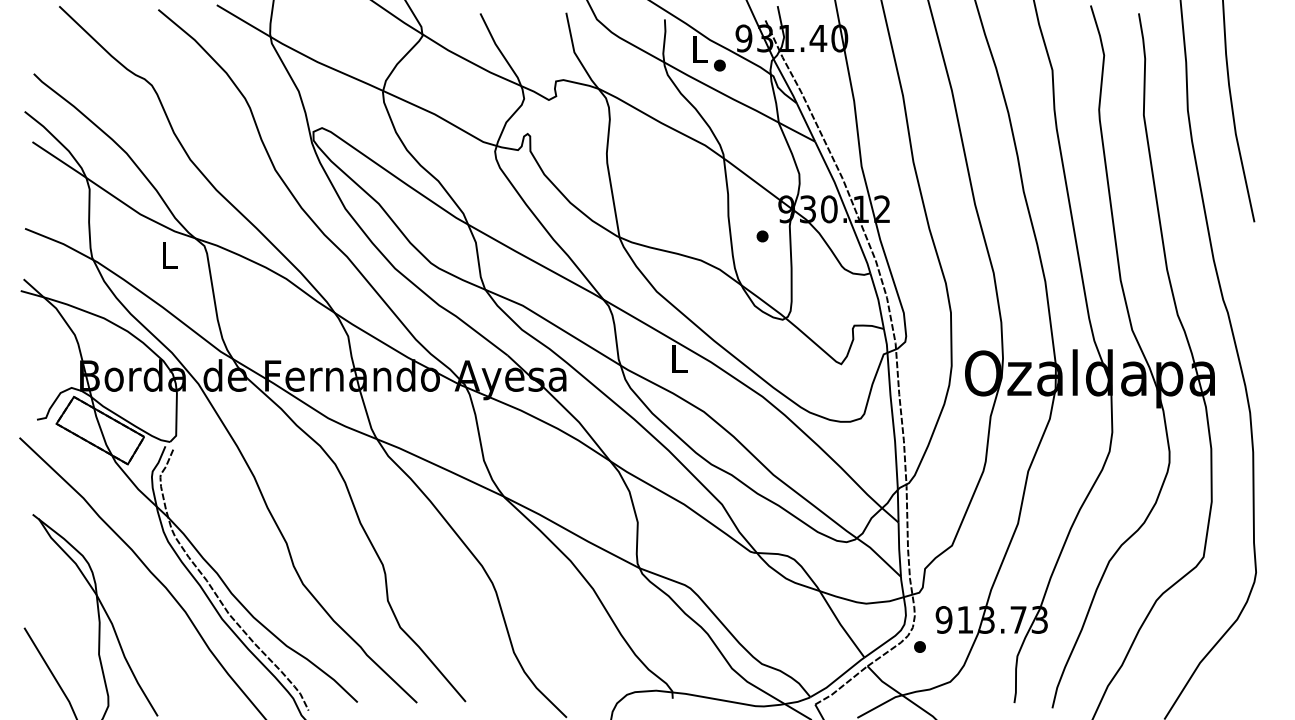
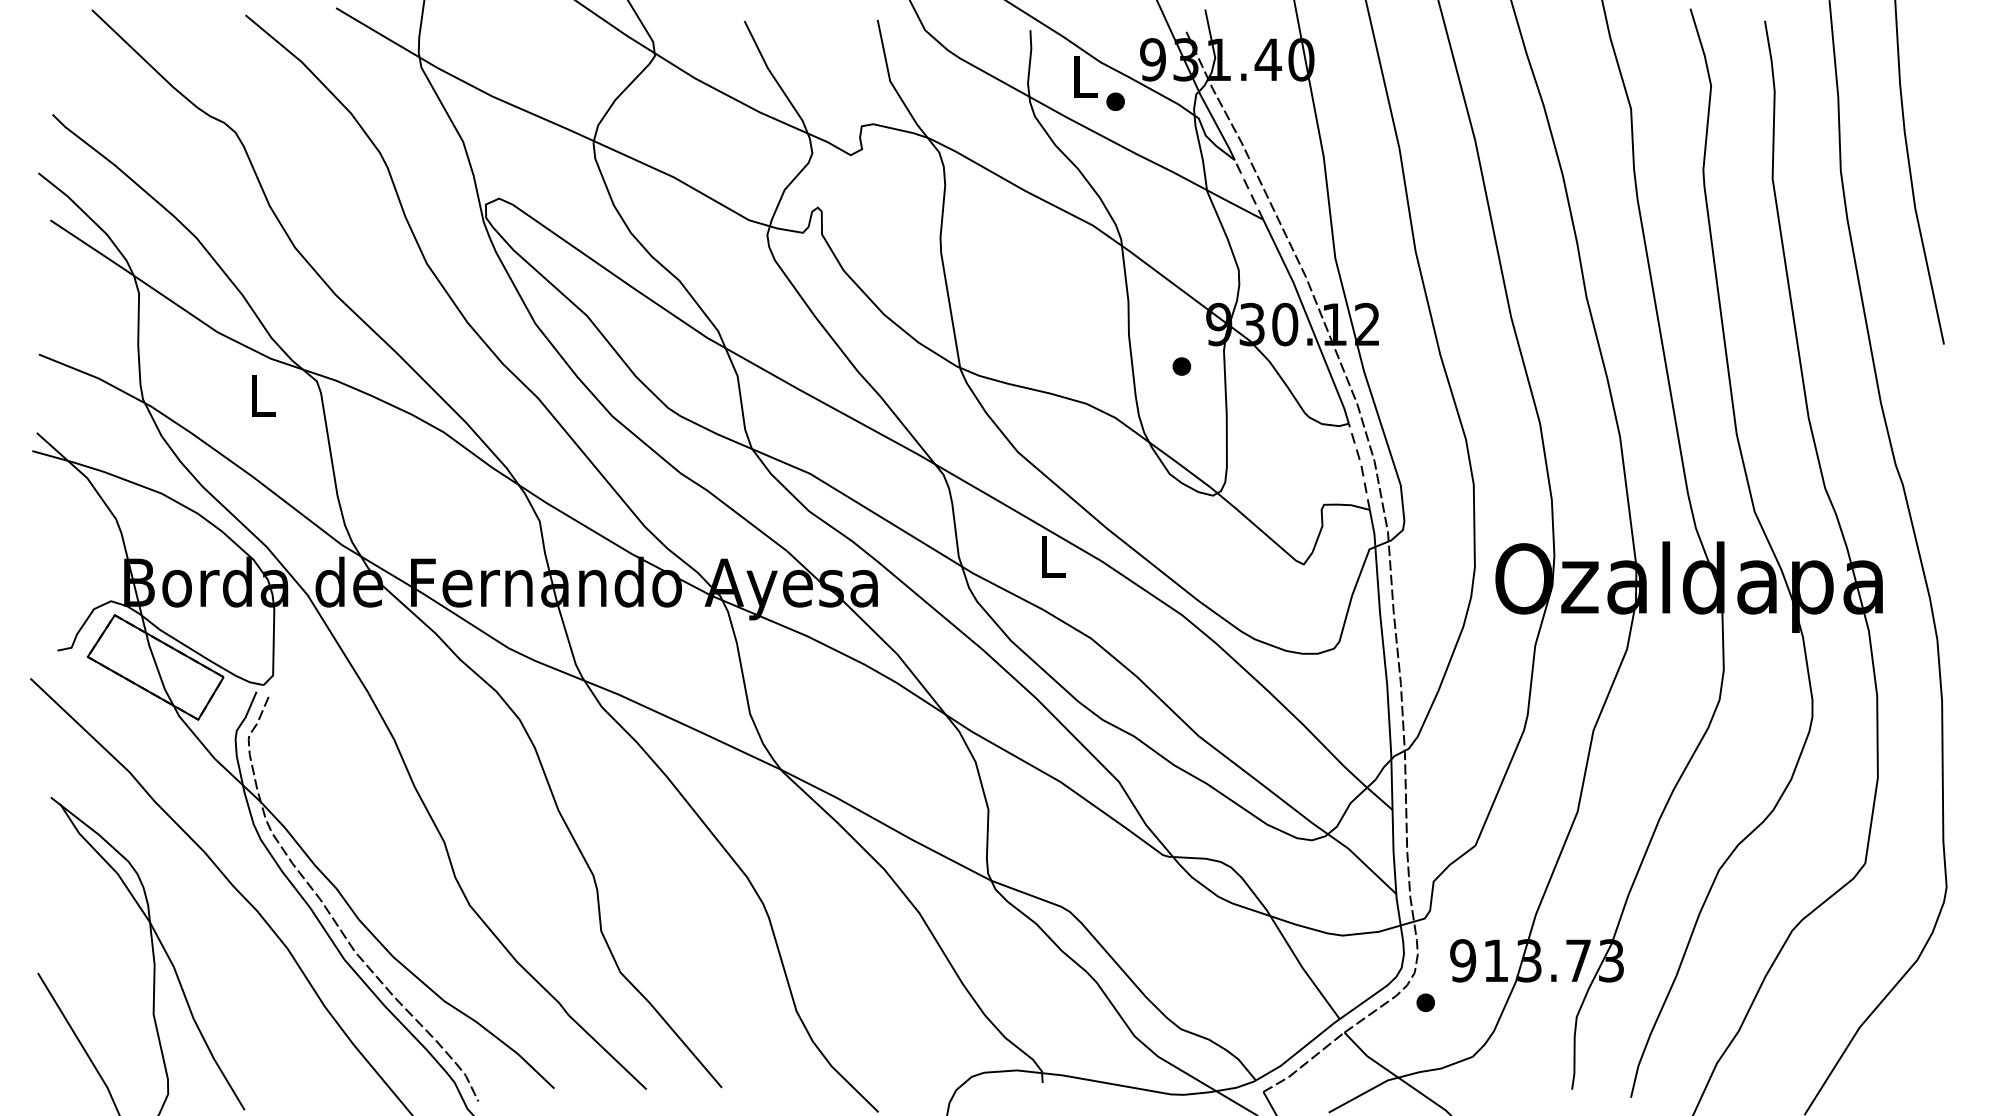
line: (805, 122) -> (1248, 189), solid -> dashed
line: (878, 299) -> (1361, 464), solid -> dashed

